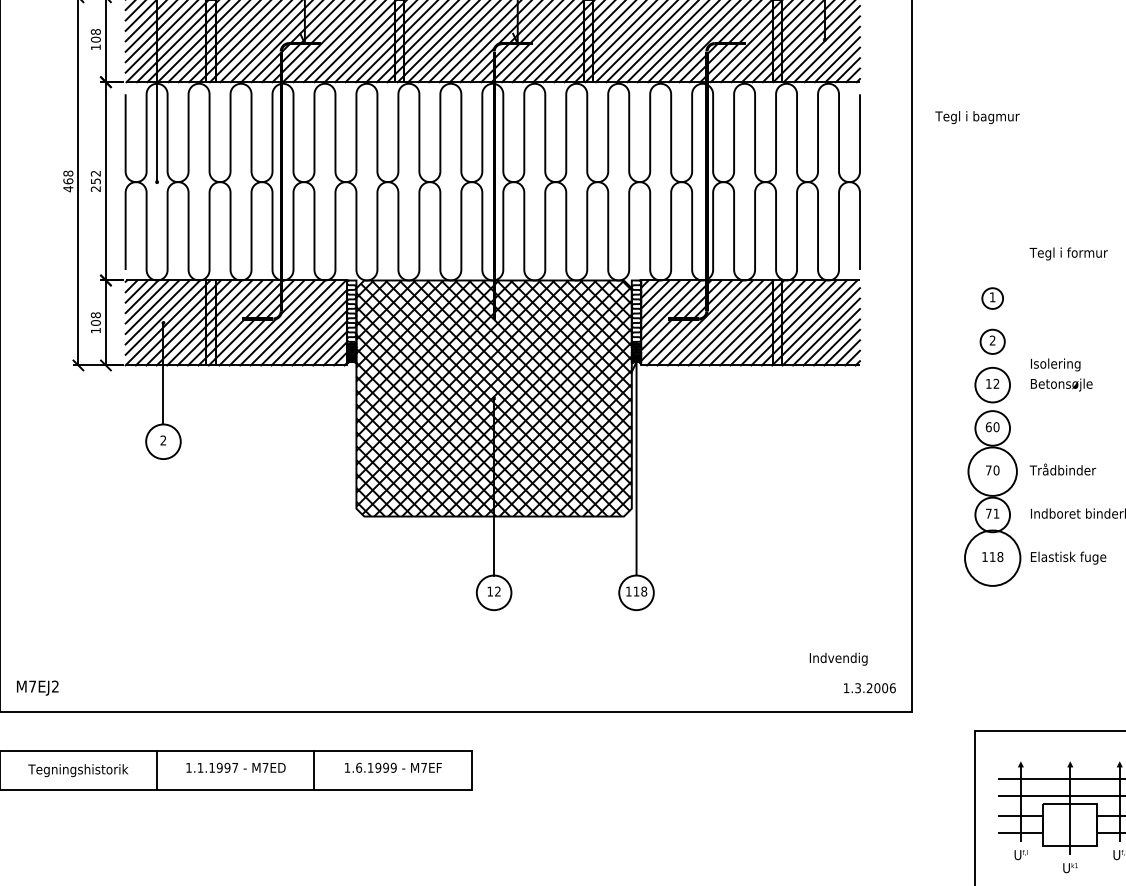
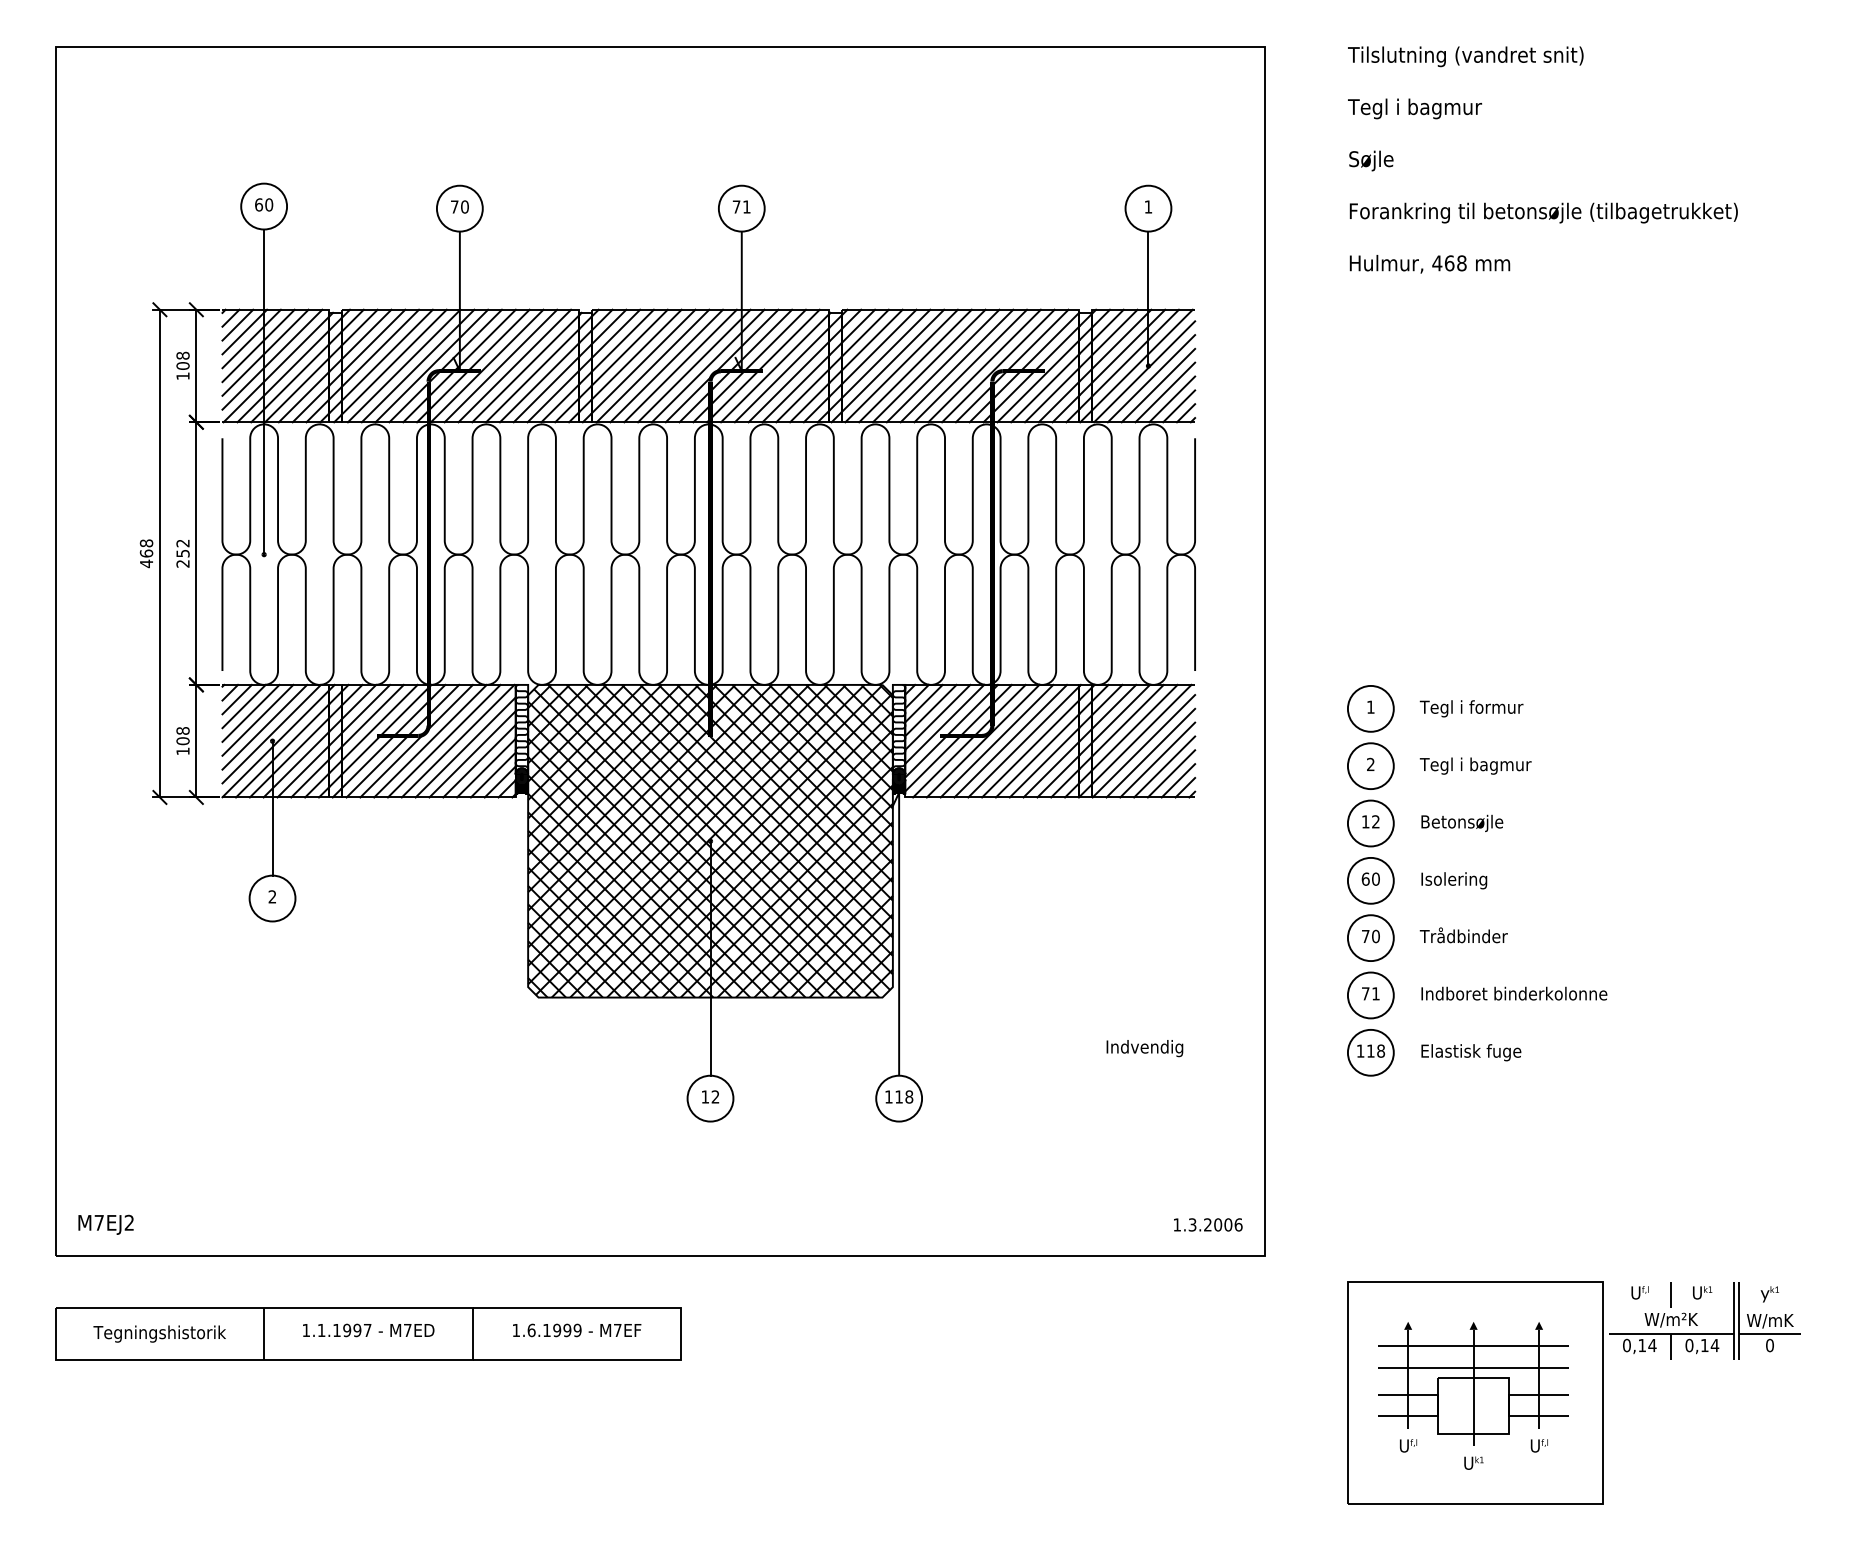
text: (977, 117) -> (1475, 765), moved
text: (1068, 253) -> (1471, 708), moved
circle: (992, 298) -> (1370, 708), size x1.67
circle: (992, 342) -> (1370, 766), size x1.43
text: (1055, 364) -> (1454, 880), moved
circle: (992, 471) -> (1370, 938), size x0.71
circle: (992, 558) -> (1370, 1052), size x0.62
text: (838, 659) -> (1144, 1048), moved

